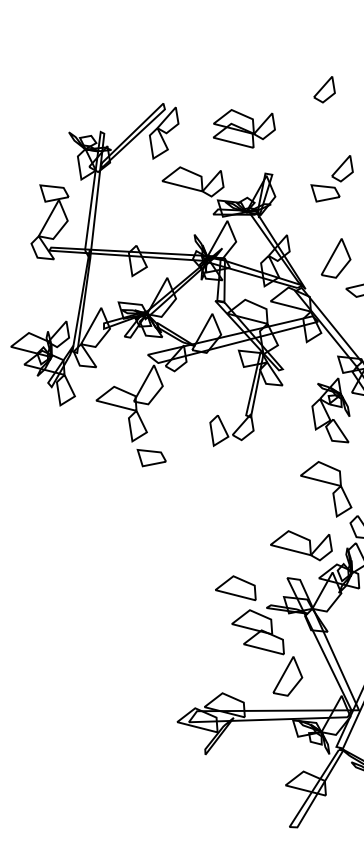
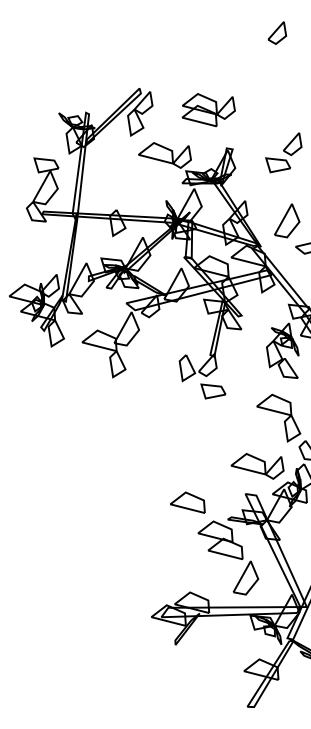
part: (324, 89) -> (277, 32), moved
part: (151, 458) -> (213, 391), moved
part: (235, 588) -> (187, 502), moved

